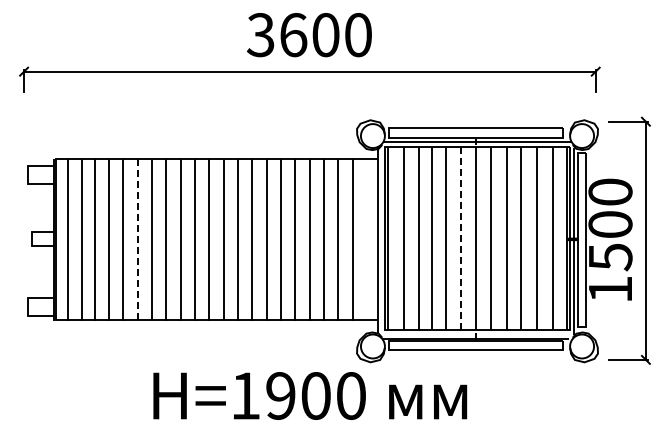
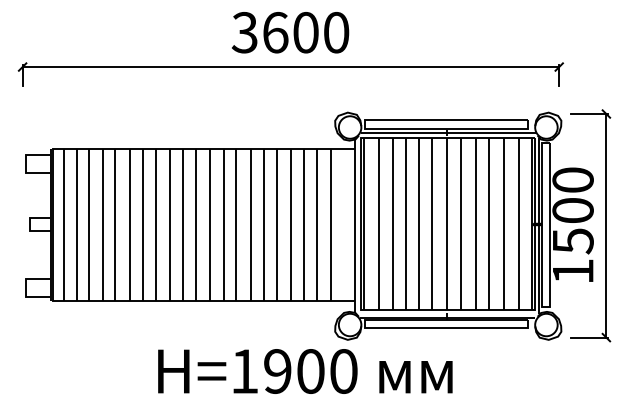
line: (460, 238) -> (432, 223), dashed -> solid
line: (138, 240) -> (130, 225), dashed -> solid
text: (310, 395) -> (305, 371), moved

